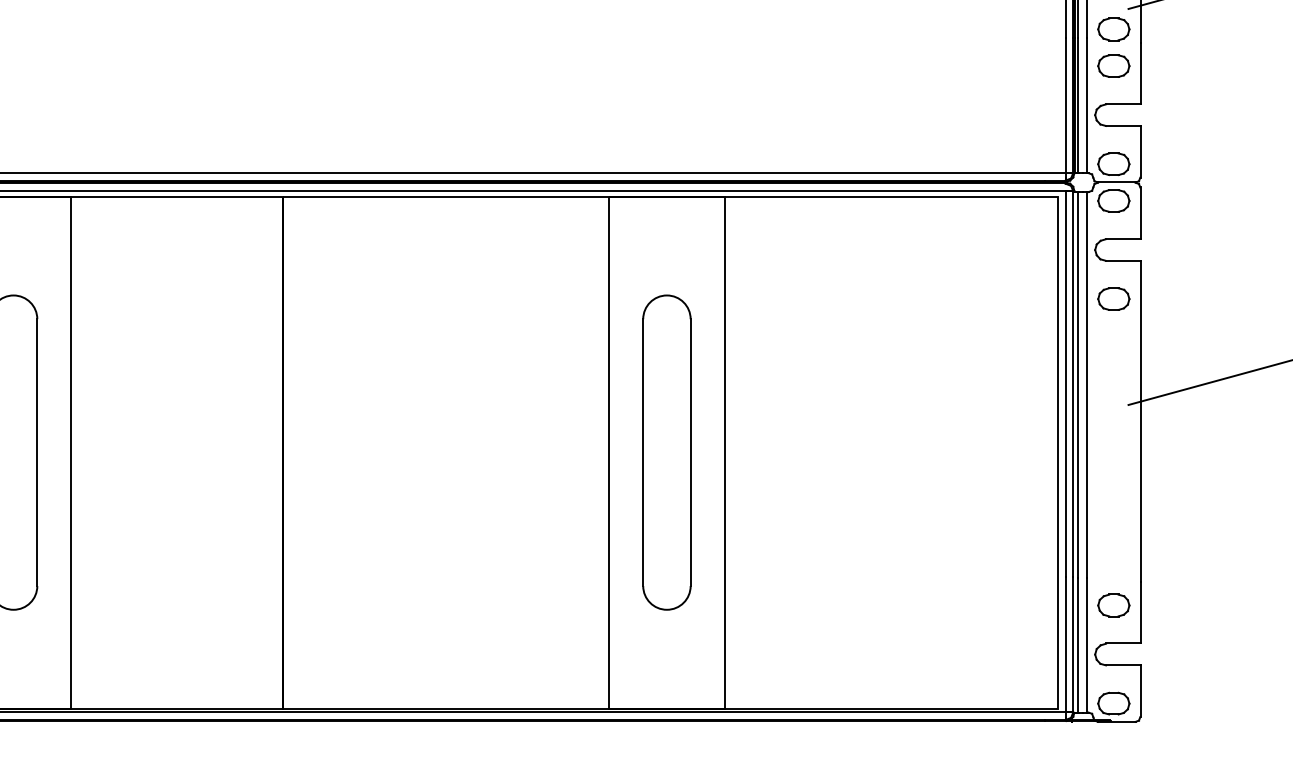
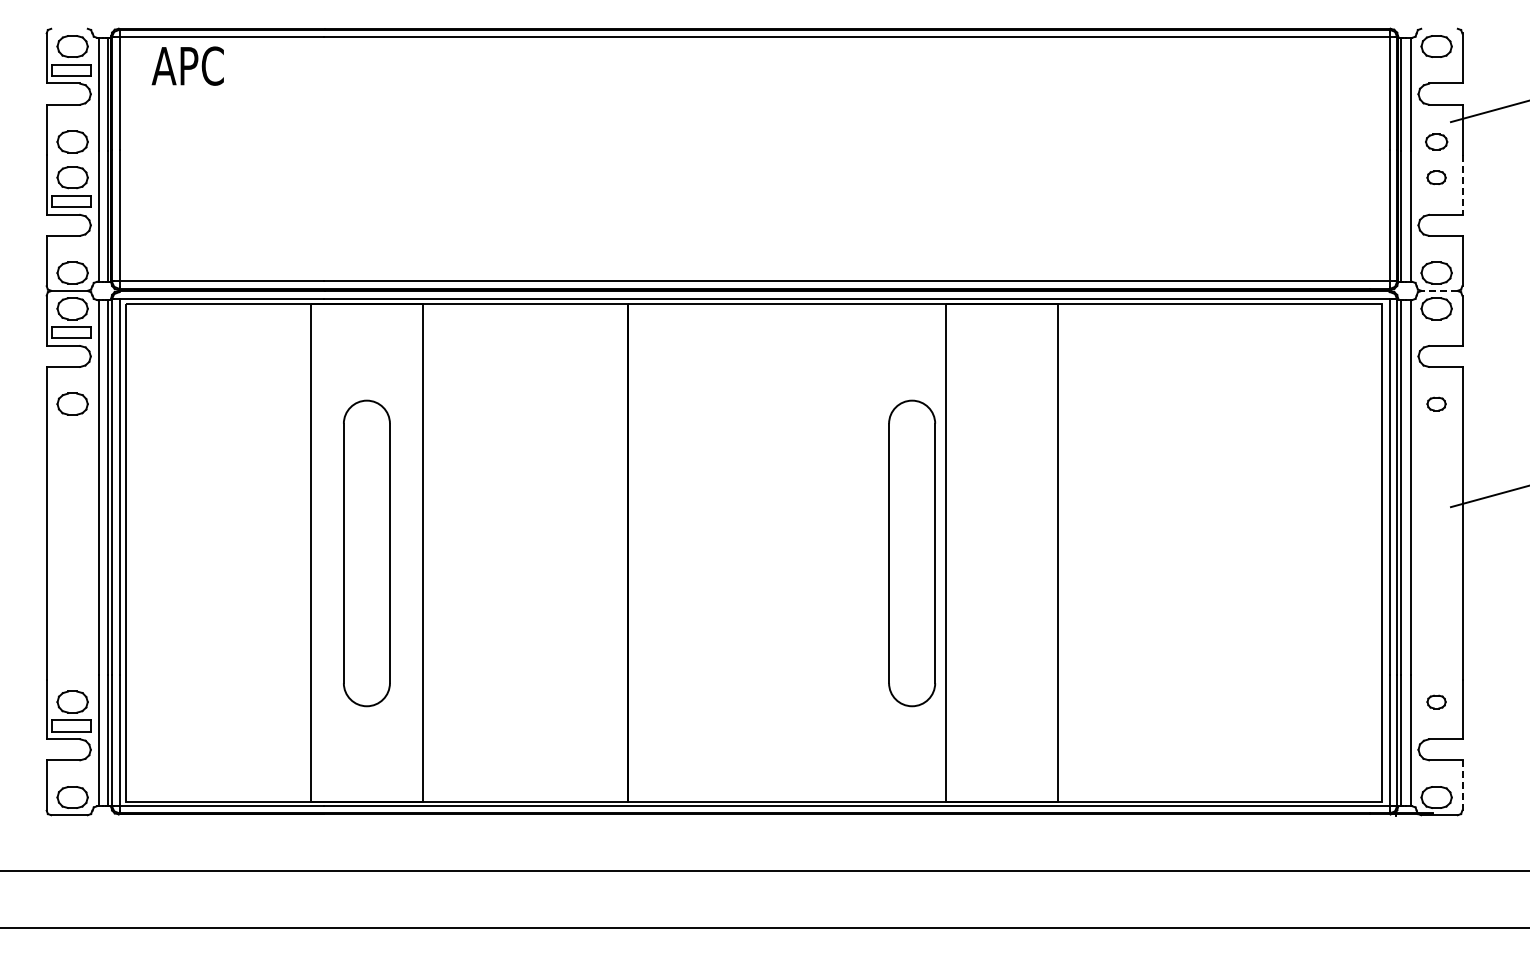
part: (1113, 28) -> (1436, 141), size x0.7
part: (1113, 65) -> (1436, 177), size x0.6
line: (1140, 73) -> (1462, 184), solid -> dashed
line: (1116, 182) -> (1439, 290), solid -> dashed
part: (1113, 298) -> (1436, 403), size x0.6
part: (667, 452) -> (912, 553), moved
part: (1113, 604) -> (1436, 701), size x0.6
line: (1140, 692) -> (1462, 786), solid -> dashed

